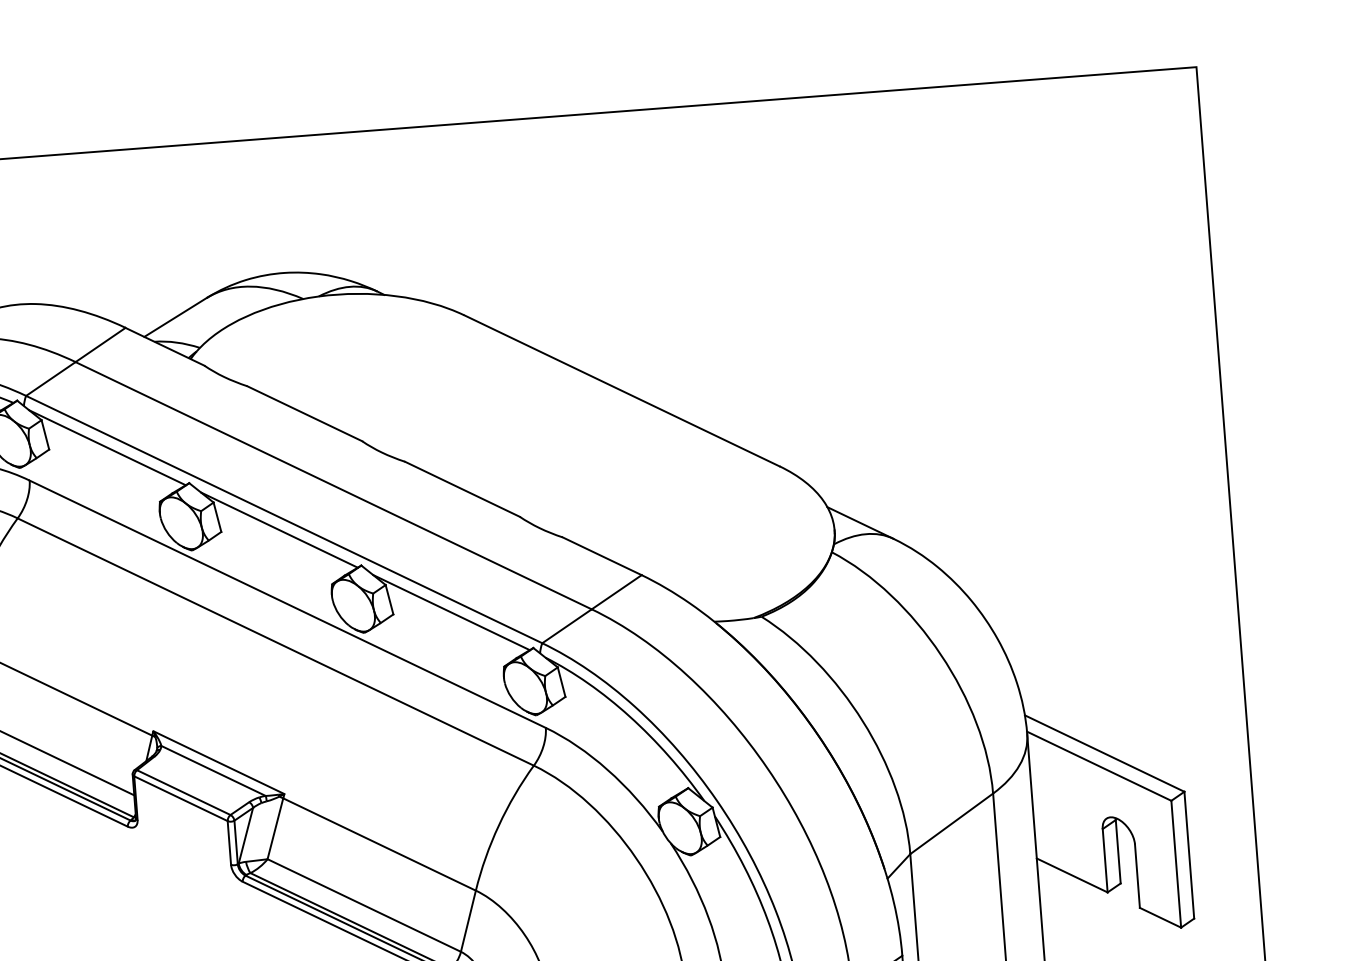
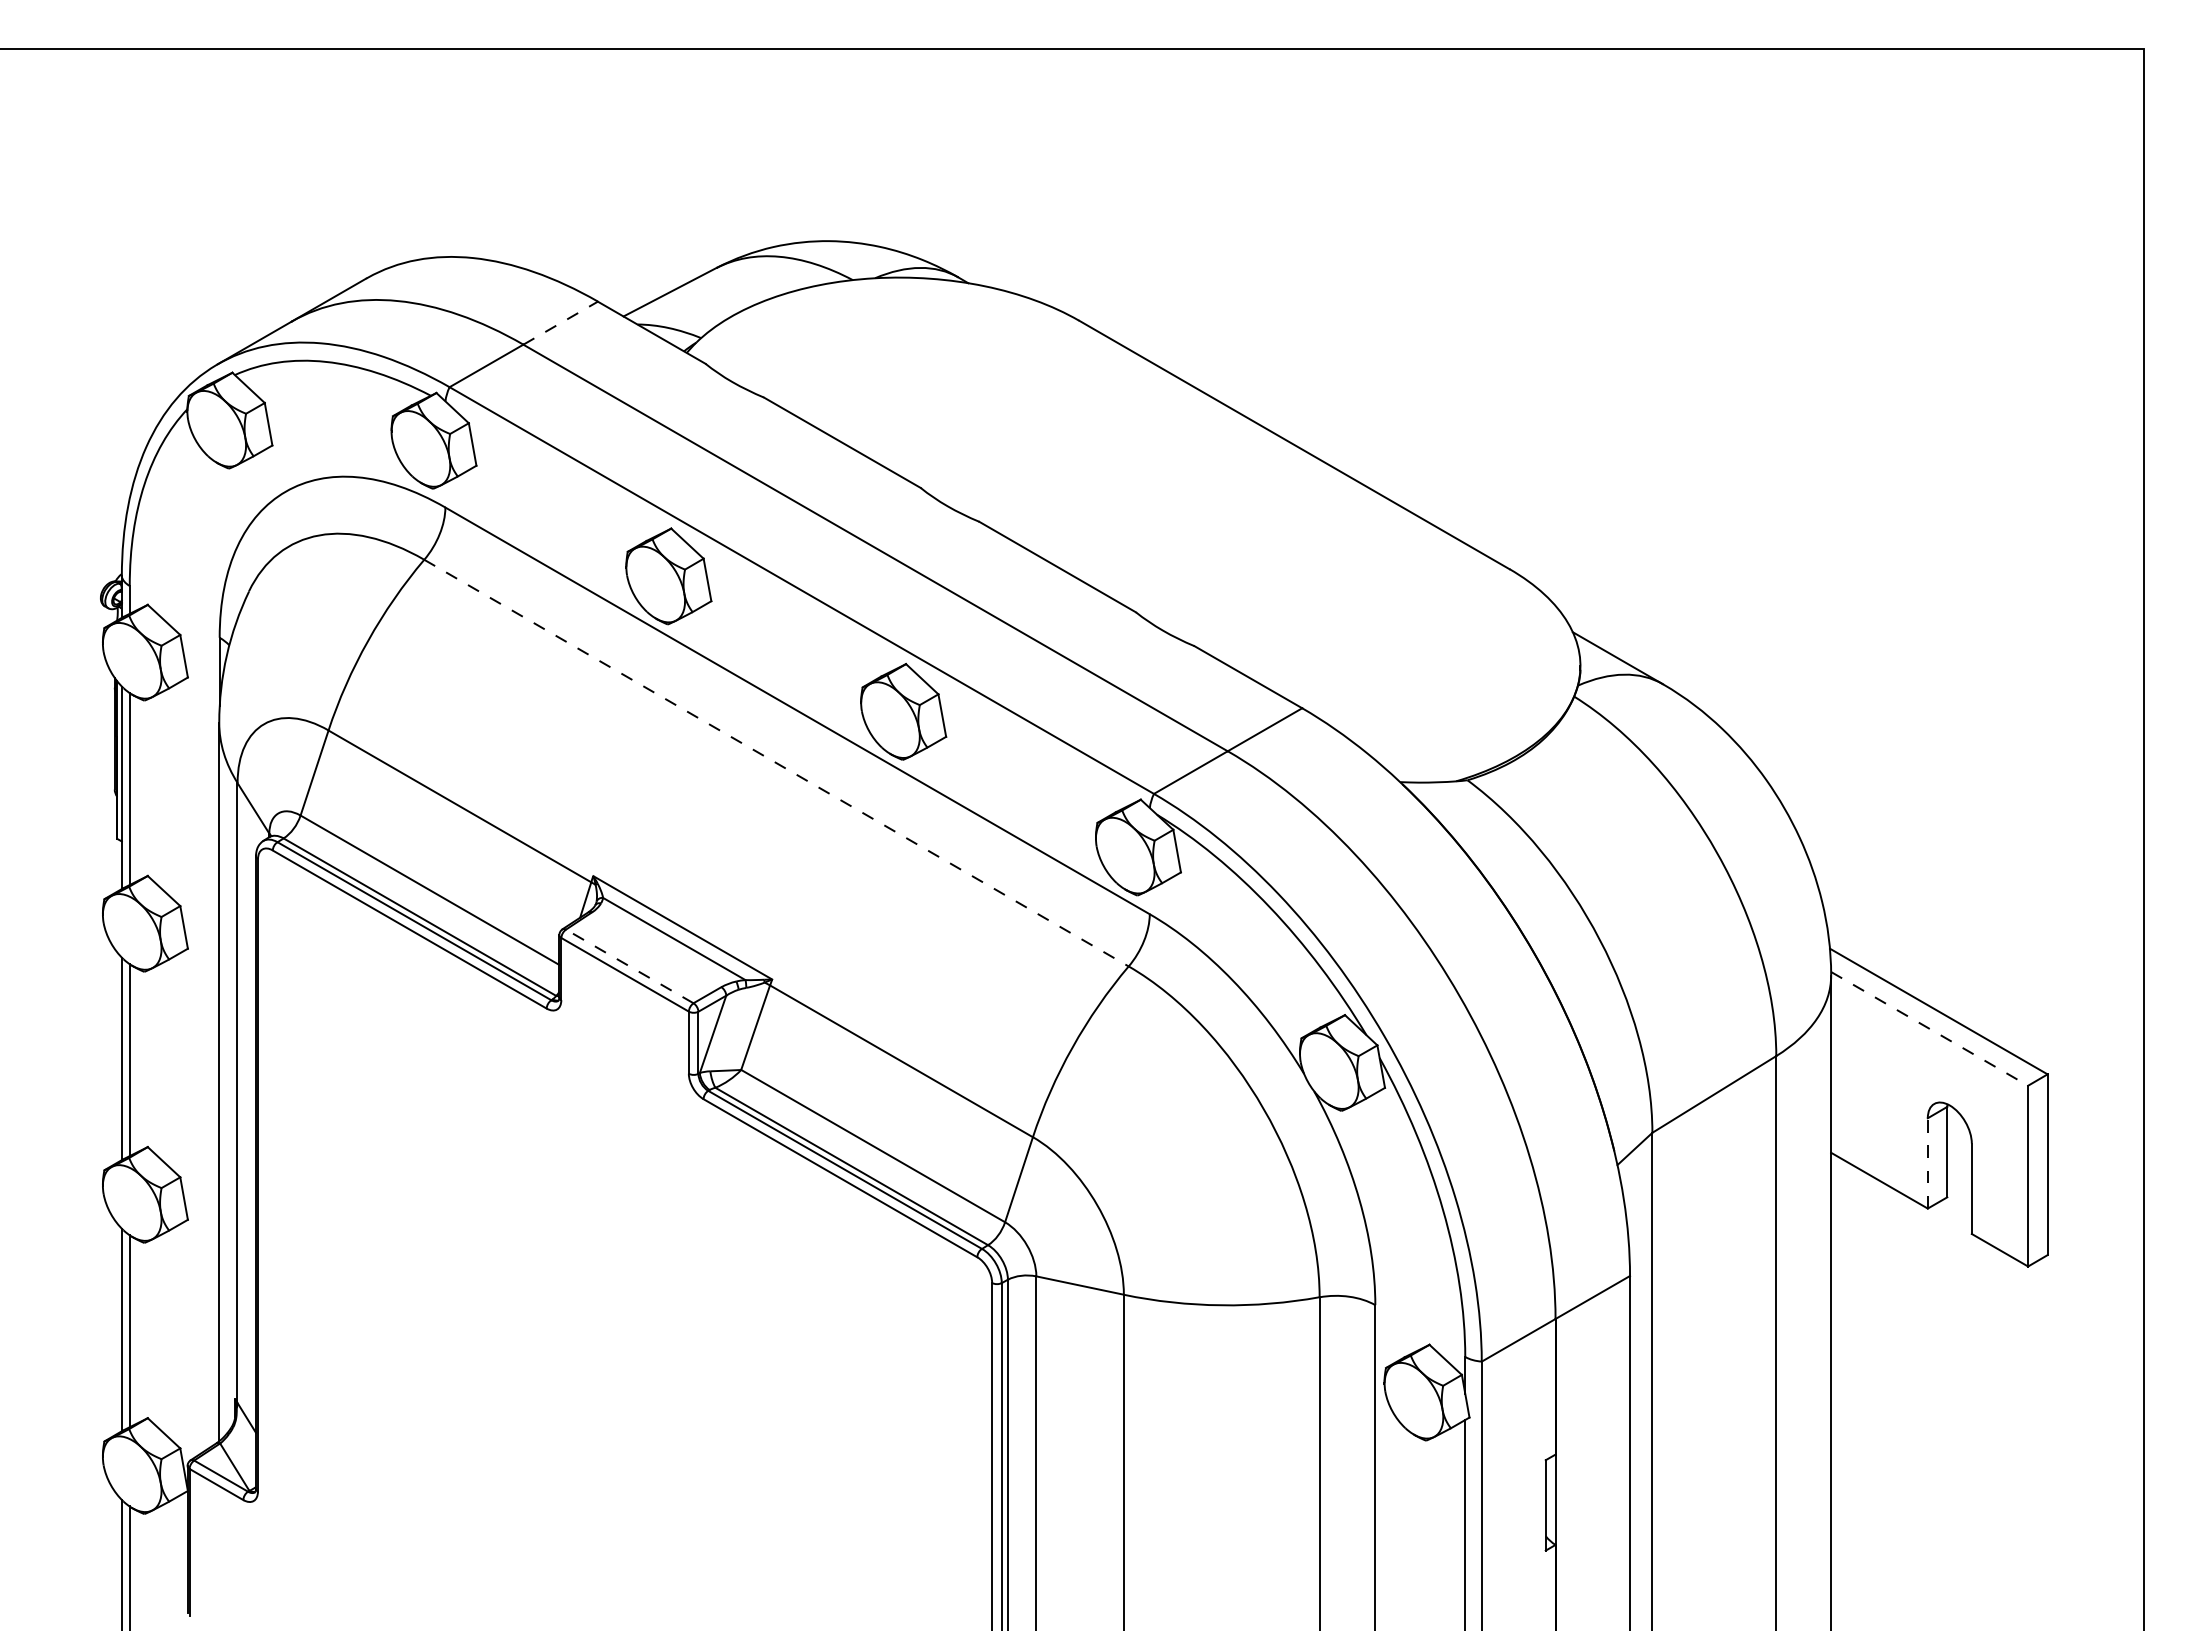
line: (101, 344) -> (561, 322), solid -> dashed
line: (107, 447) -> (559, 469), removed
line: (279, 529) -> (793, 604), removed
line: (451, 612) -> (1028, 740), removed
line: (275, 642) -> (776, 763), solid -> dashed
line: (1099, 765) -> (1929, 1028), solid -> dashed
line: (183, 792) -> (629, 966), solid -> dashed
line: (1104, 860) -> (1927, 1162), solid -> dashed

